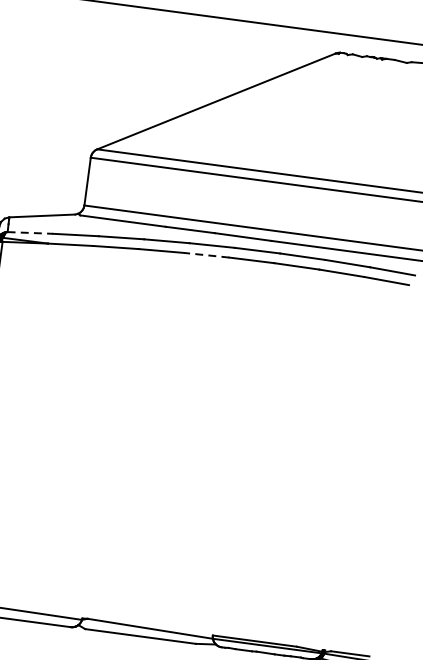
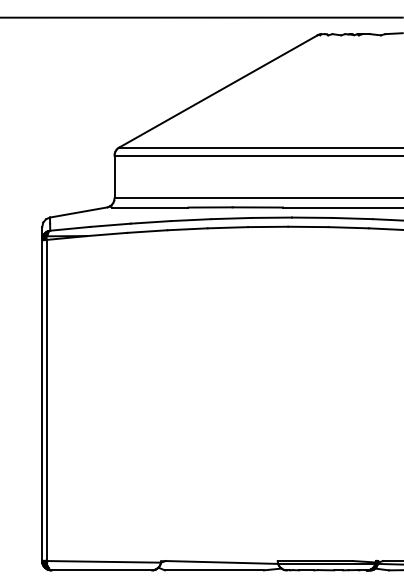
line: (30, 232) -> (70, 228), dashed -> solid
line: (206, 254) -> (227, 227), dashed -> solid

